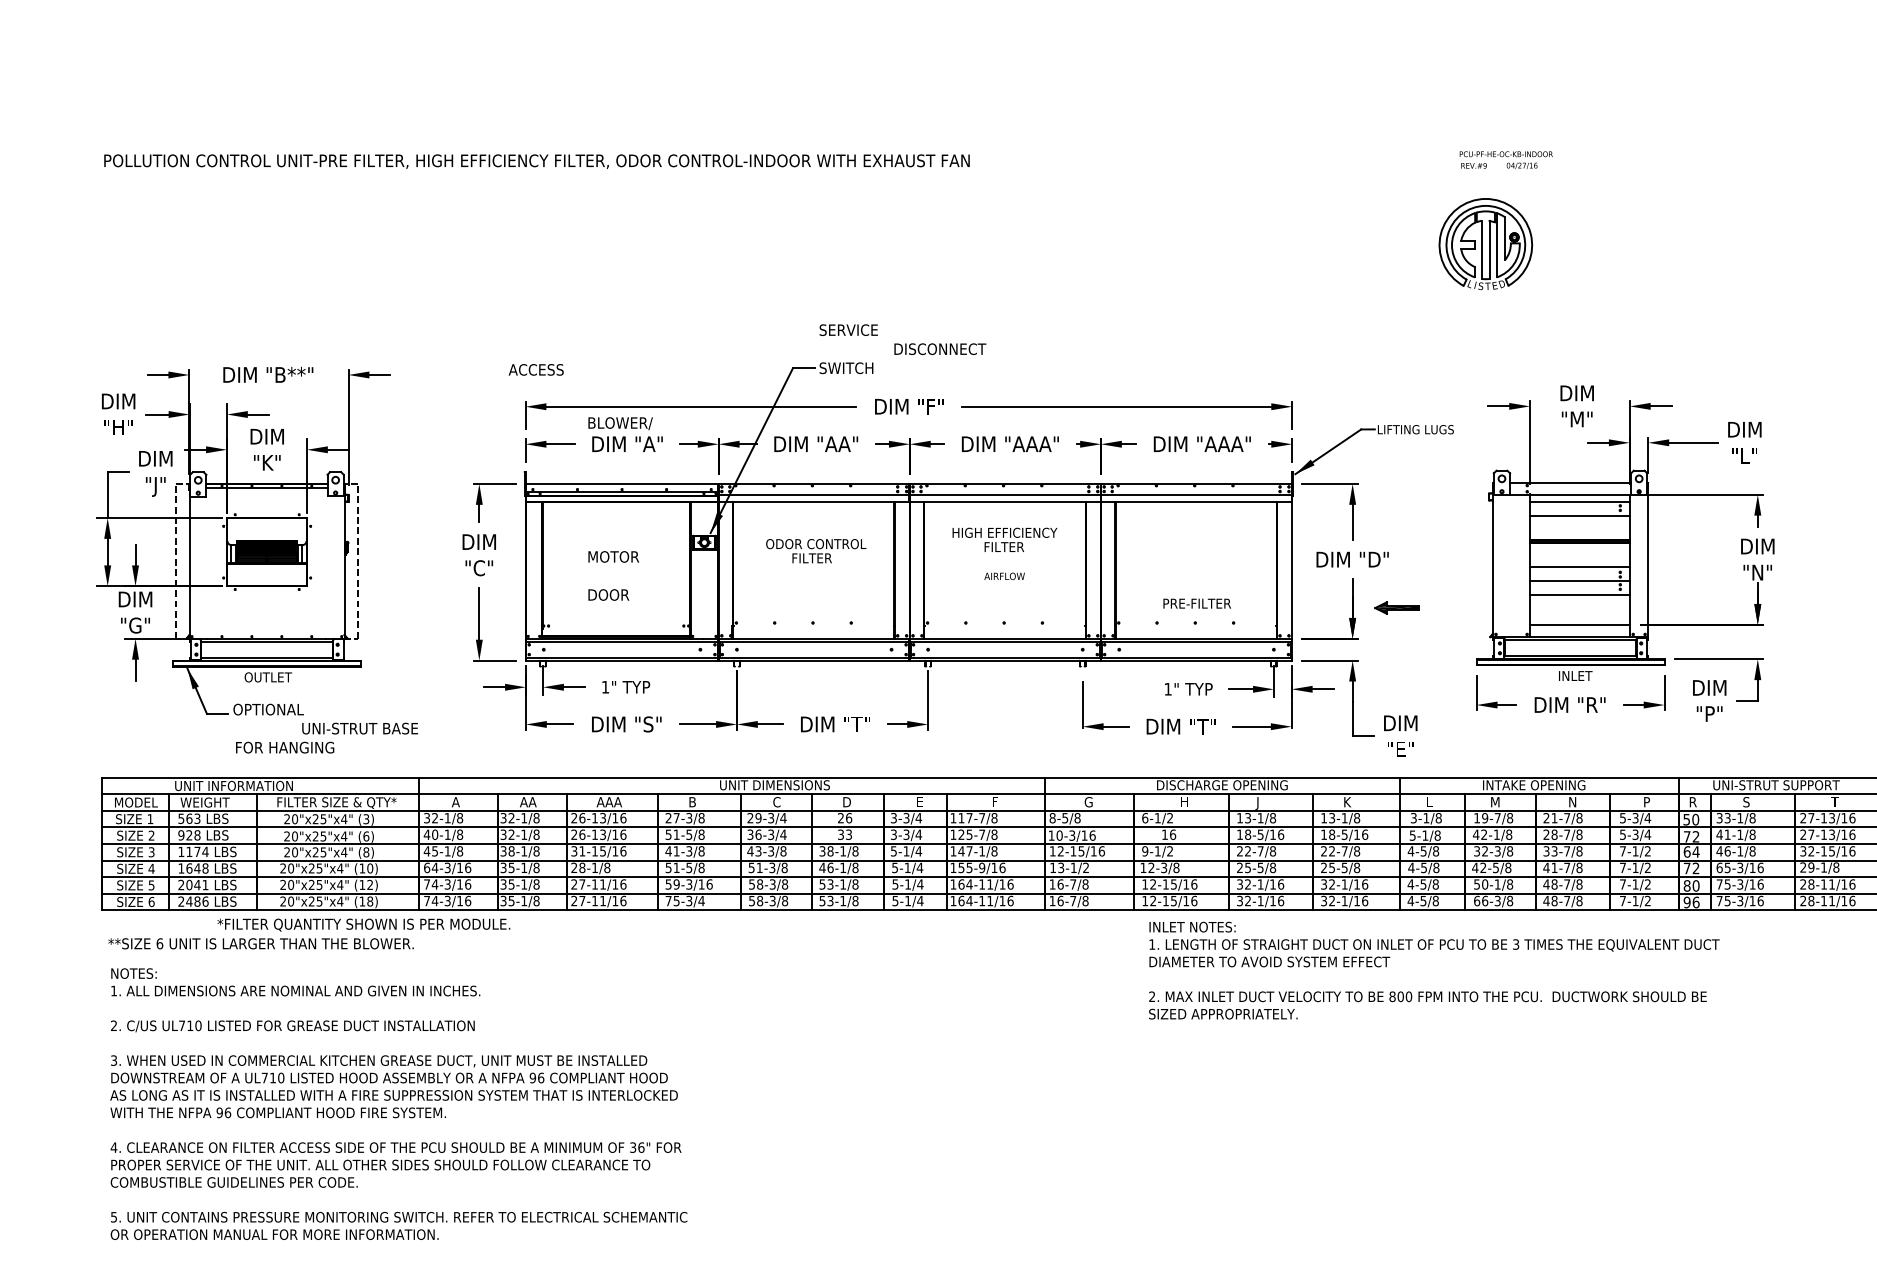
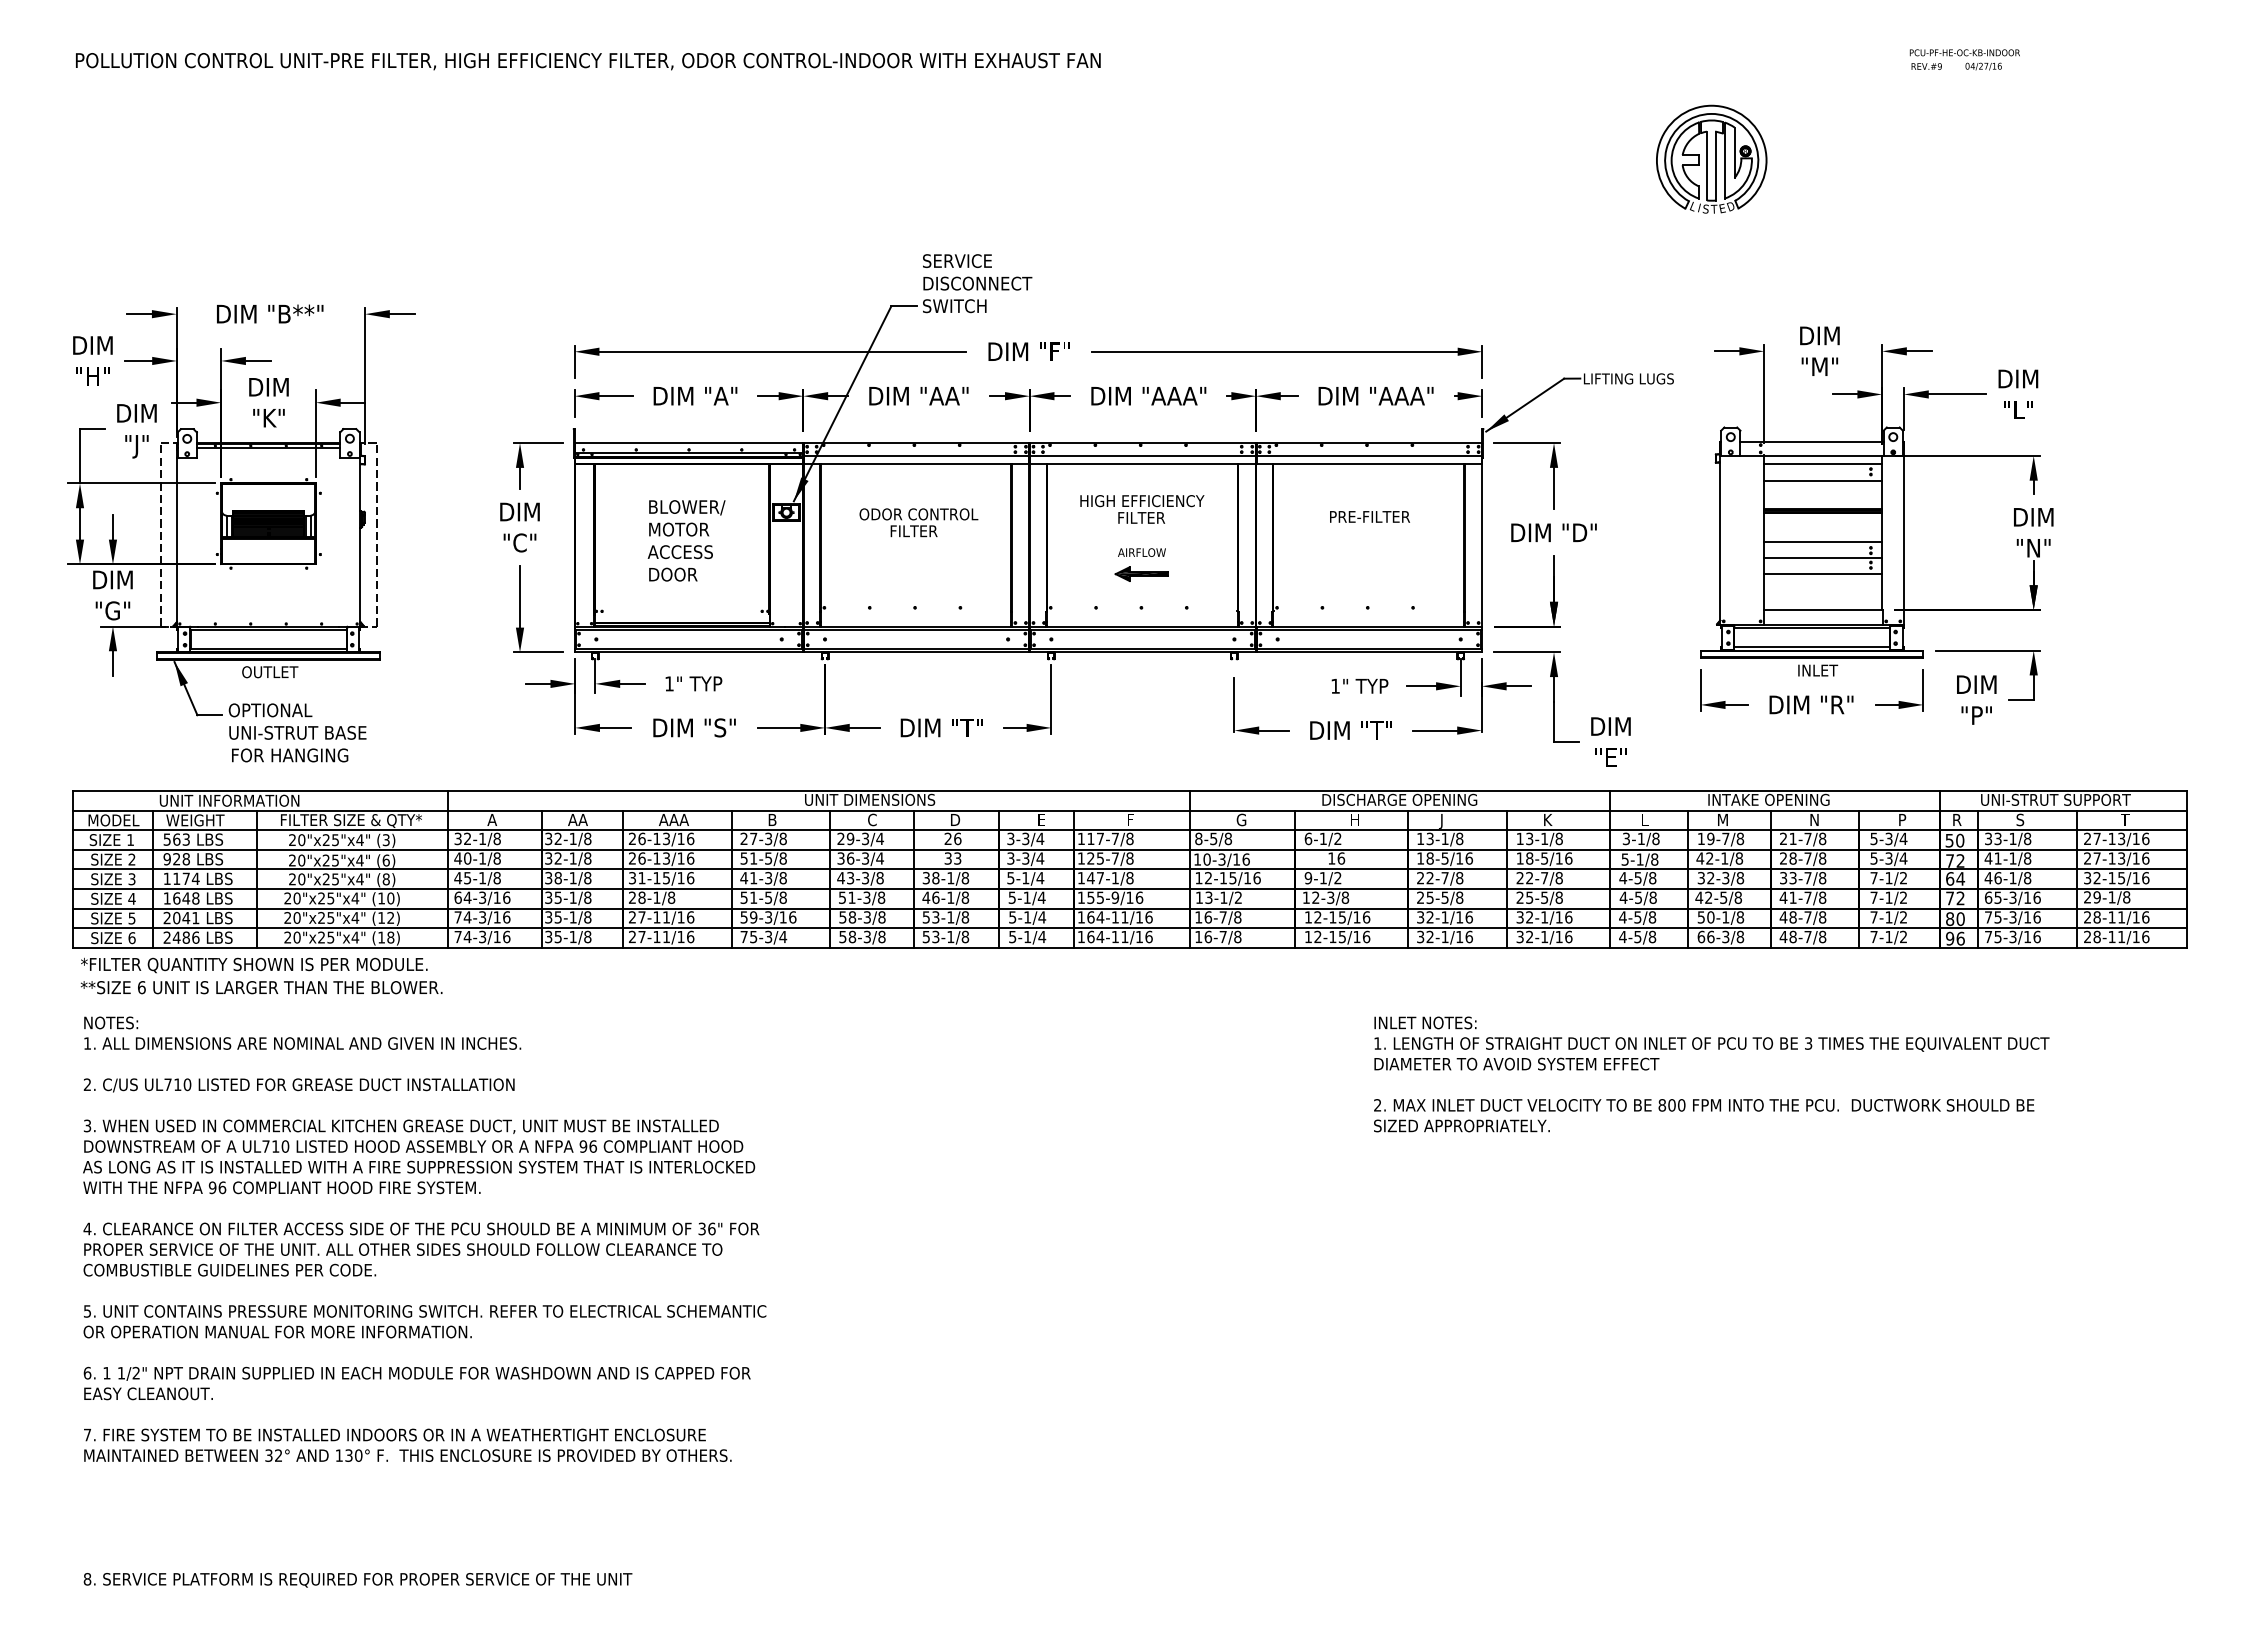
text: (1505, 159) -> (1964, 59), moved
text: (940, 349) -> (977, 283), moved
text: (535, 370) -> (679, 552), moved
text: (620, 423) -> (687, 507), moved
text: (1196, 603) -> (1369, 516), moved
part: (1396, 607) -> (1141, 573), moved
text: (359, 728) -> (297, 732), moved
text: (364, 925) -> (254, 965), moved
text: (1434, 970) -> (1711, 1074), moved

